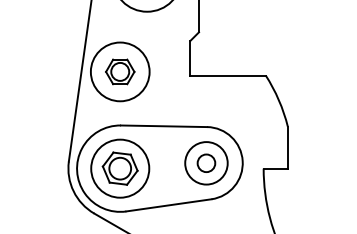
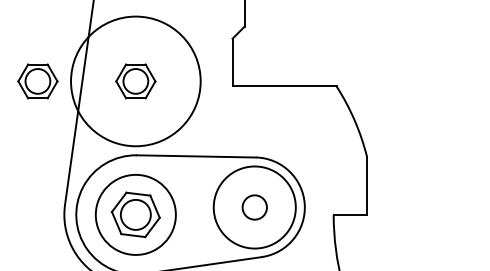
part: (49, 71) -> (38, 80), added
circle: (119, 71) -> (134, 80), size x1.6
circle: (206, 163) -> (254, 207), size x1.4

